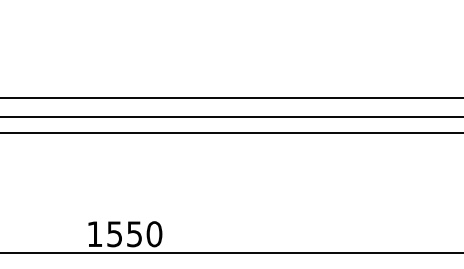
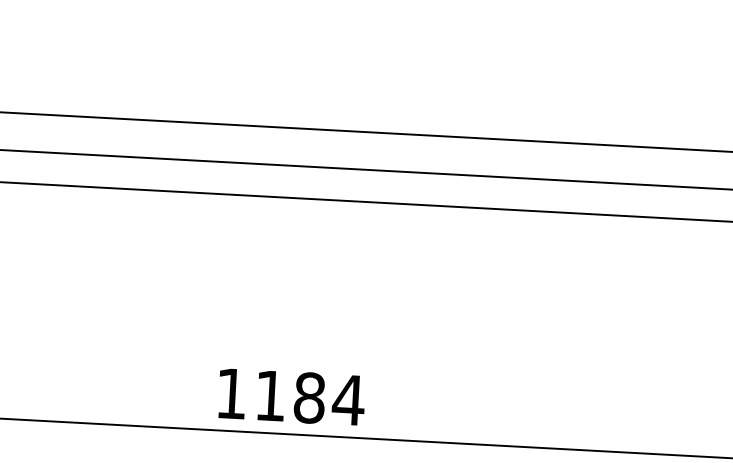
text: (134, 234) -> (309, 398), 1550 -> 1184

